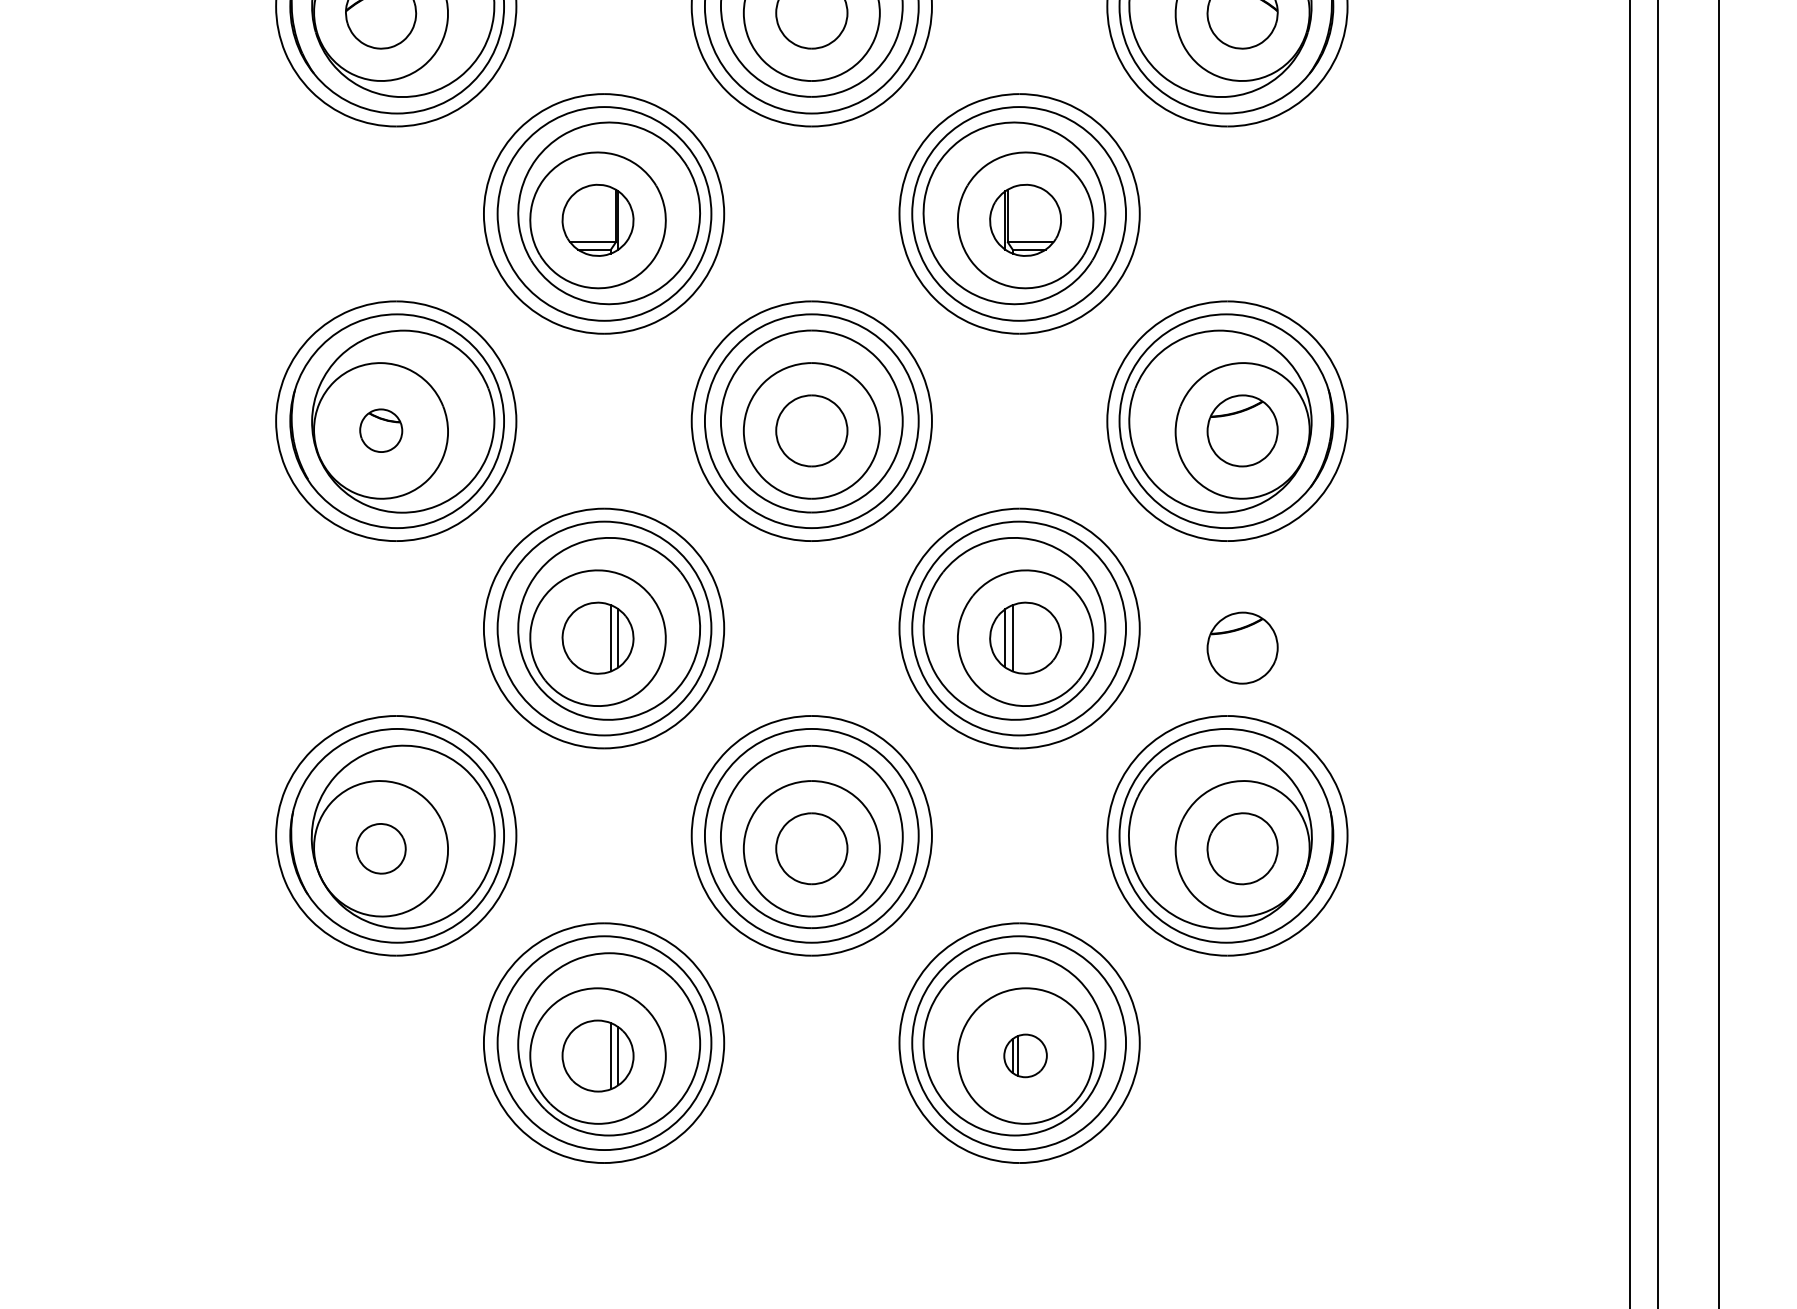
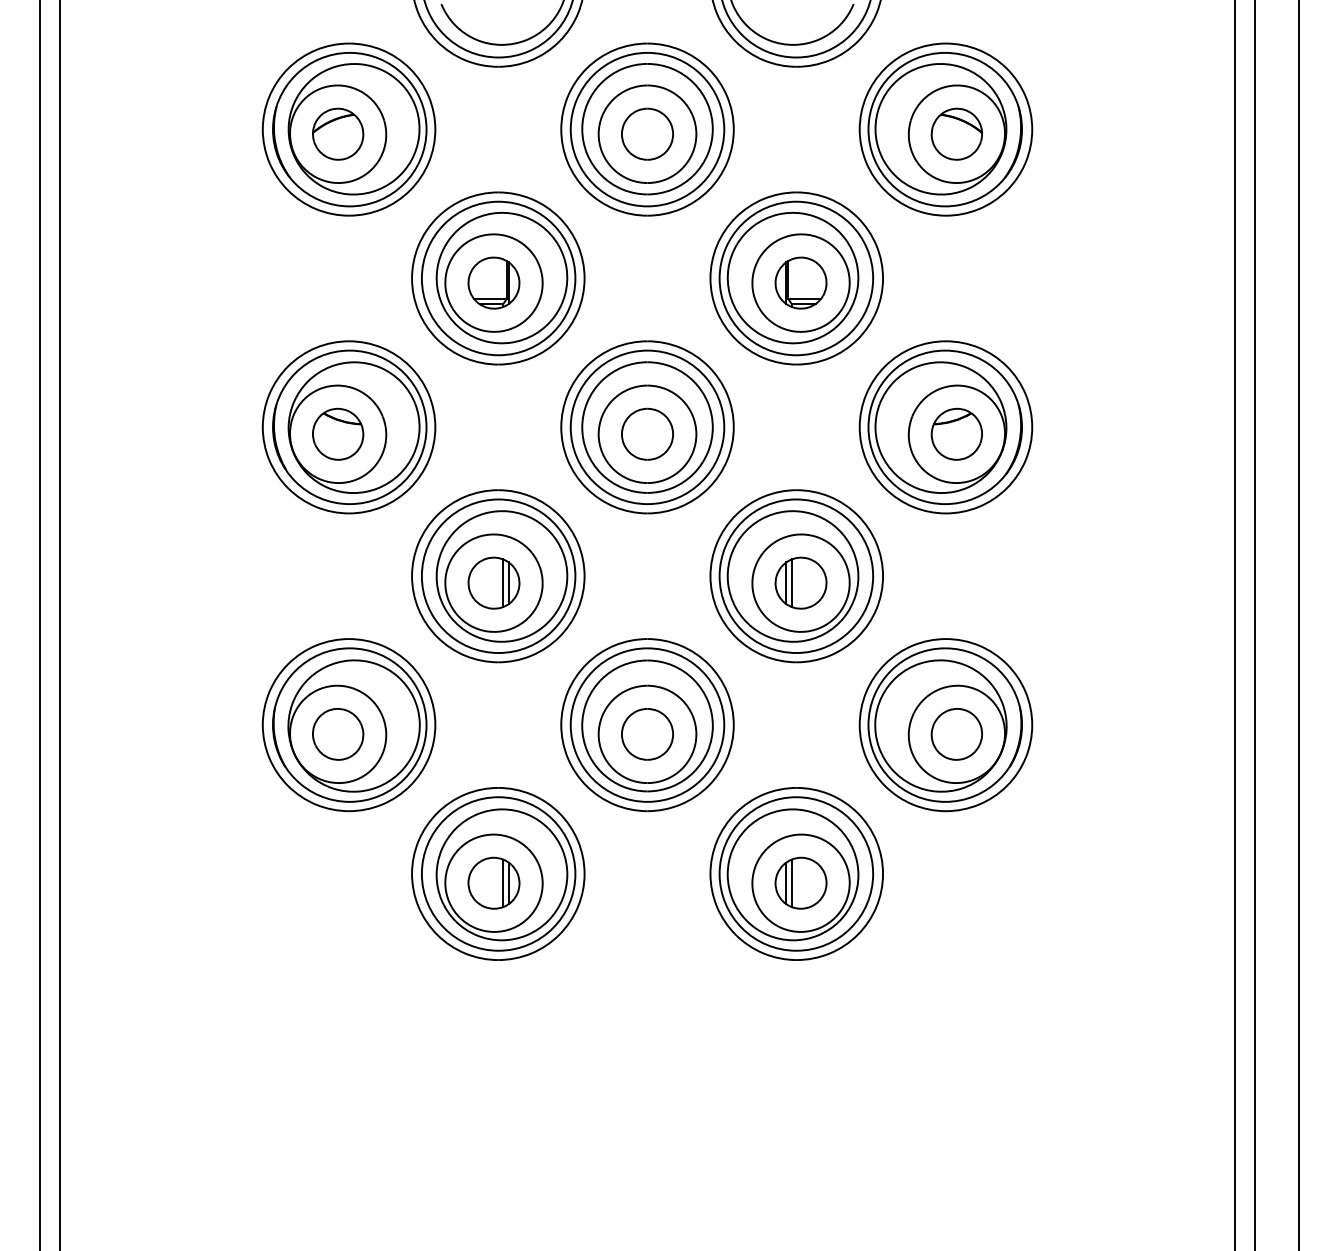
part: (381, 429) -> (338, 433), size x1.67
part: (1242, 647) -> (956, 589), removed
part: (381, 848) -> (338, 734), size x1.43
part: (1024, 1055) -> (800, 882), size x1.67

